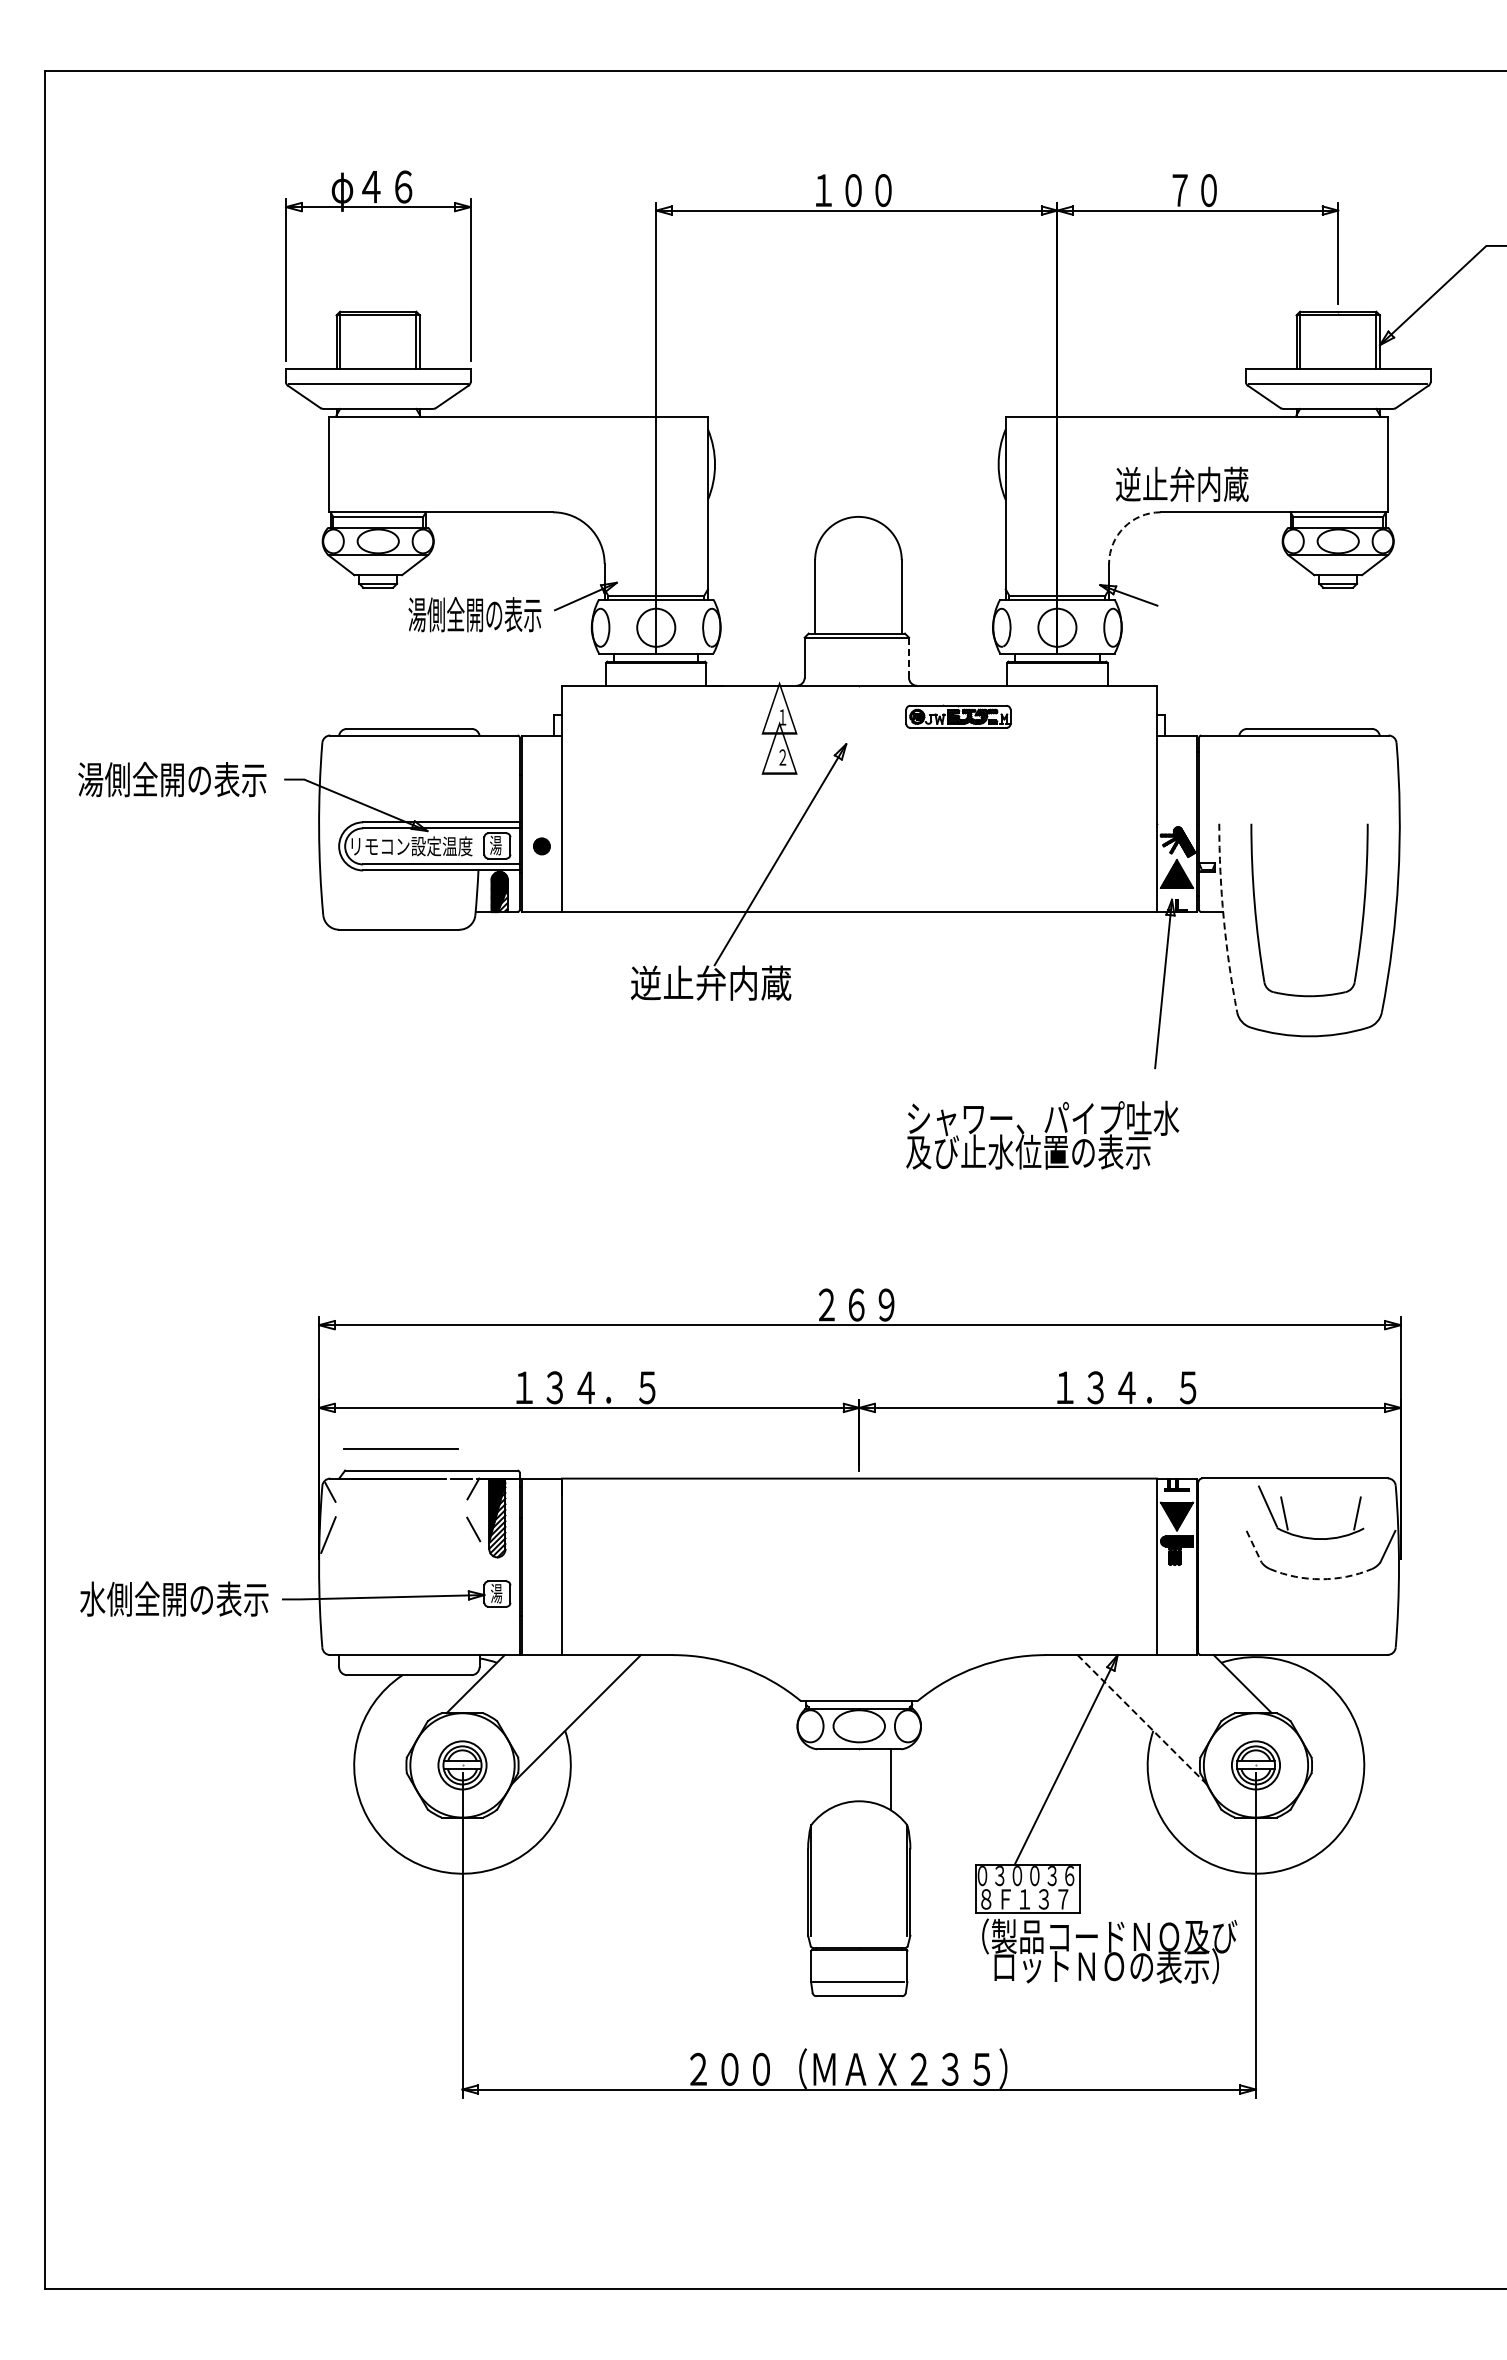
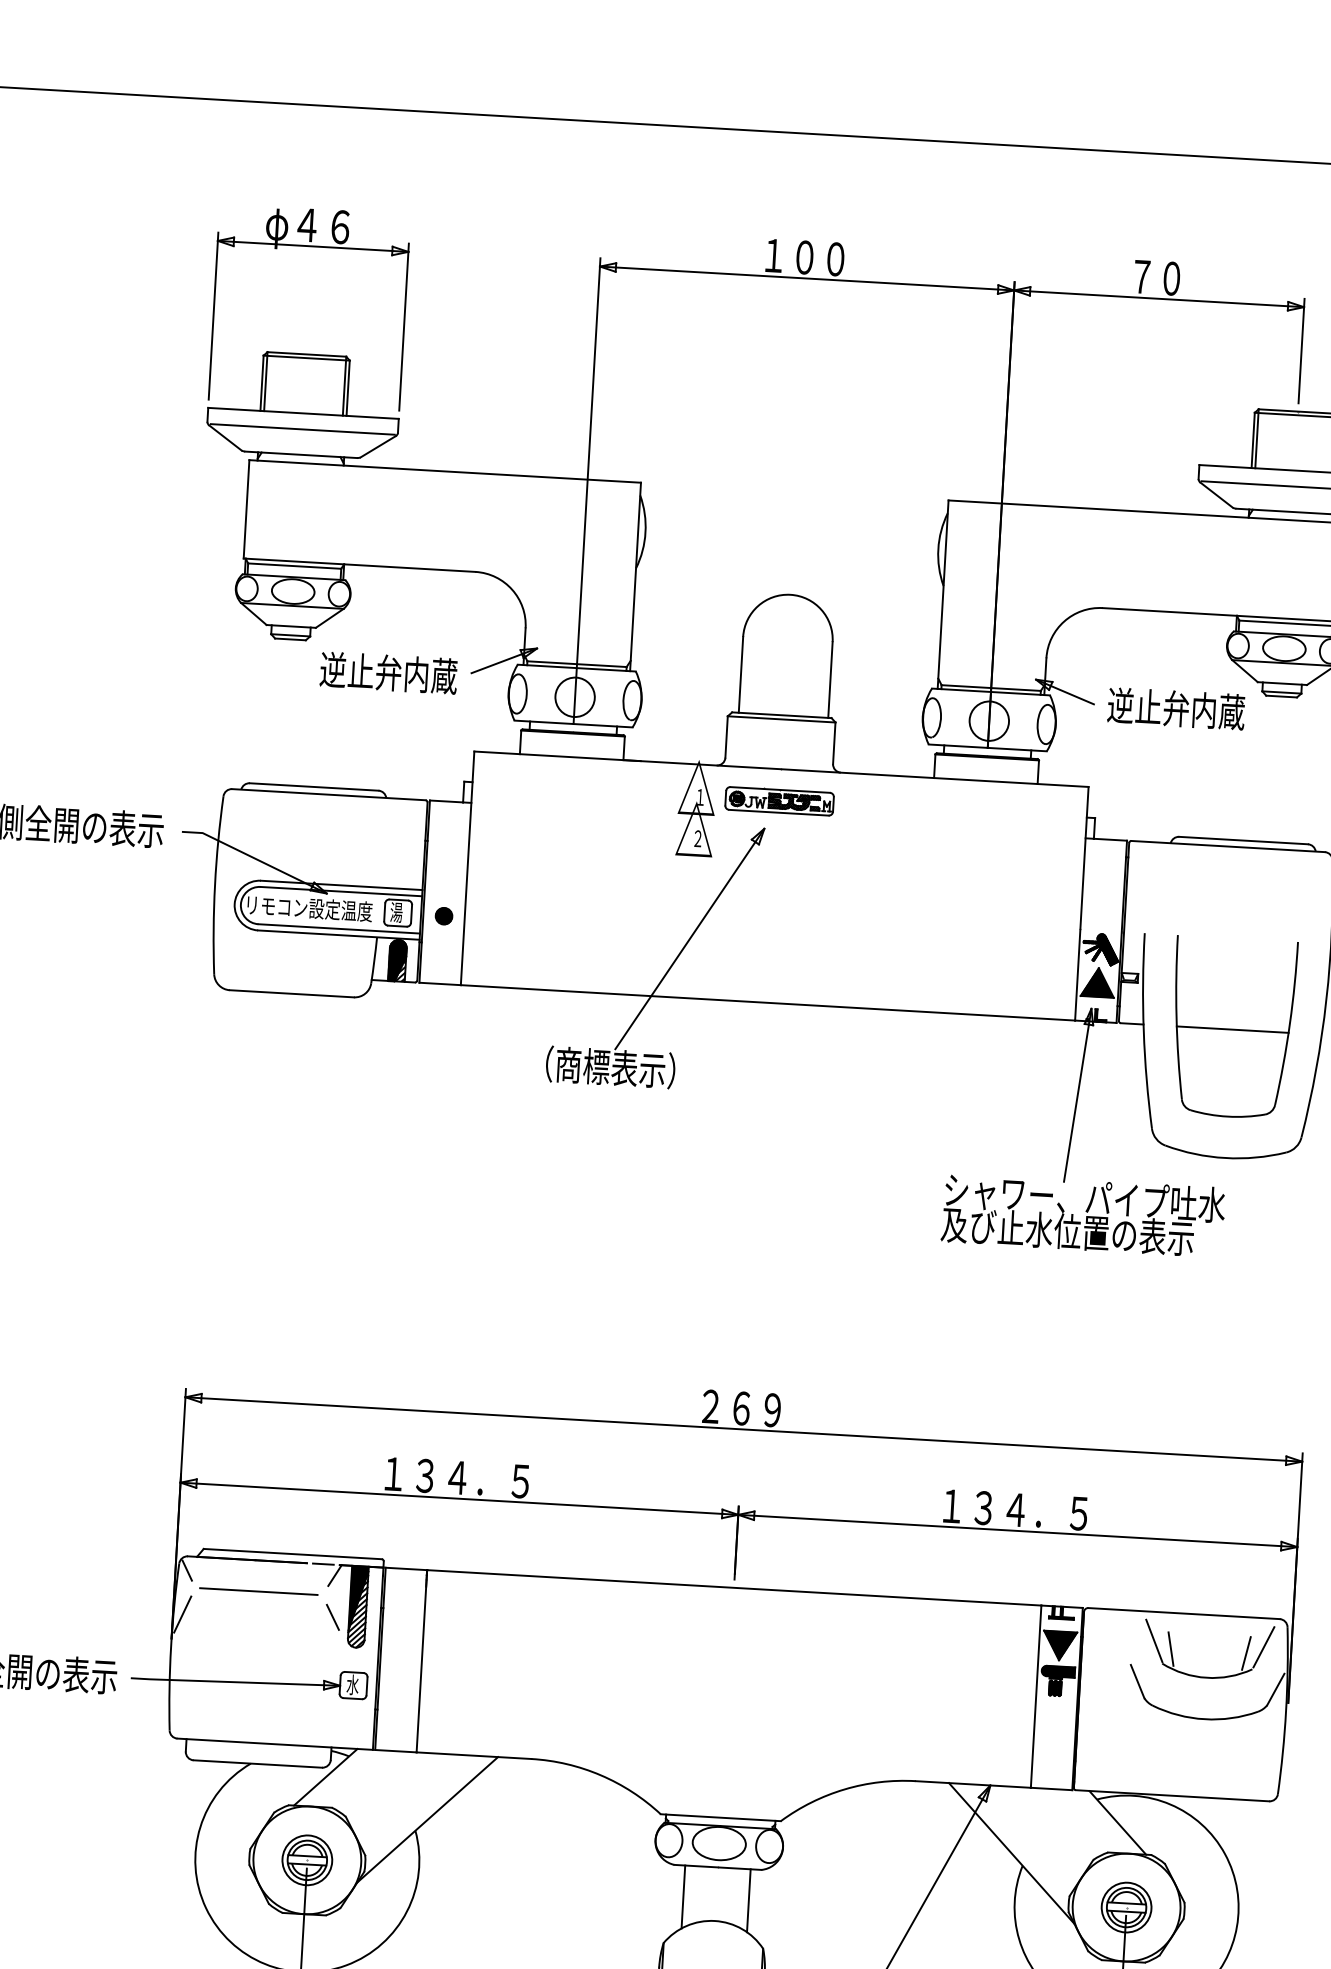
text: (1182, 483) -> (1176, 707), moved
arc: (1124, 527) -> (1064, 621), dashed -> solid
text: (474, 614) -> (388, 672), 湯側全開の表示 -> 逆止弁内蔵
line: (908, 657) -> (833, 742), dashed -> solid
part: (958, 716) -> (779, 800), moved
line: (1309, 912) -> (1232, 1030), added
arc: (1223, 918) -> (1143, 1031), dashed -> solid
text: (711, 983) -> (610, 1067), 逆止弁内蔵 -> （商標表示）
text: (1042, 1134) -> (1083, 1214), moved
line: (400, 1448) -> (258, 1591), moved
line: (1374, 1506) -> (1264, 1647), added
line: (1254, 1547) -> (1138, 1682), dashed -> solid
arc: (1320, 1579) -> (1204, 1719), dashed -> solid
text: (496, 1593) -> (352, 1684), 湯 -> 水
line: (1142, 1719) -> (1012, 1853), dashed -> solid
line: (827, 1779) -> (683, 1896), added

